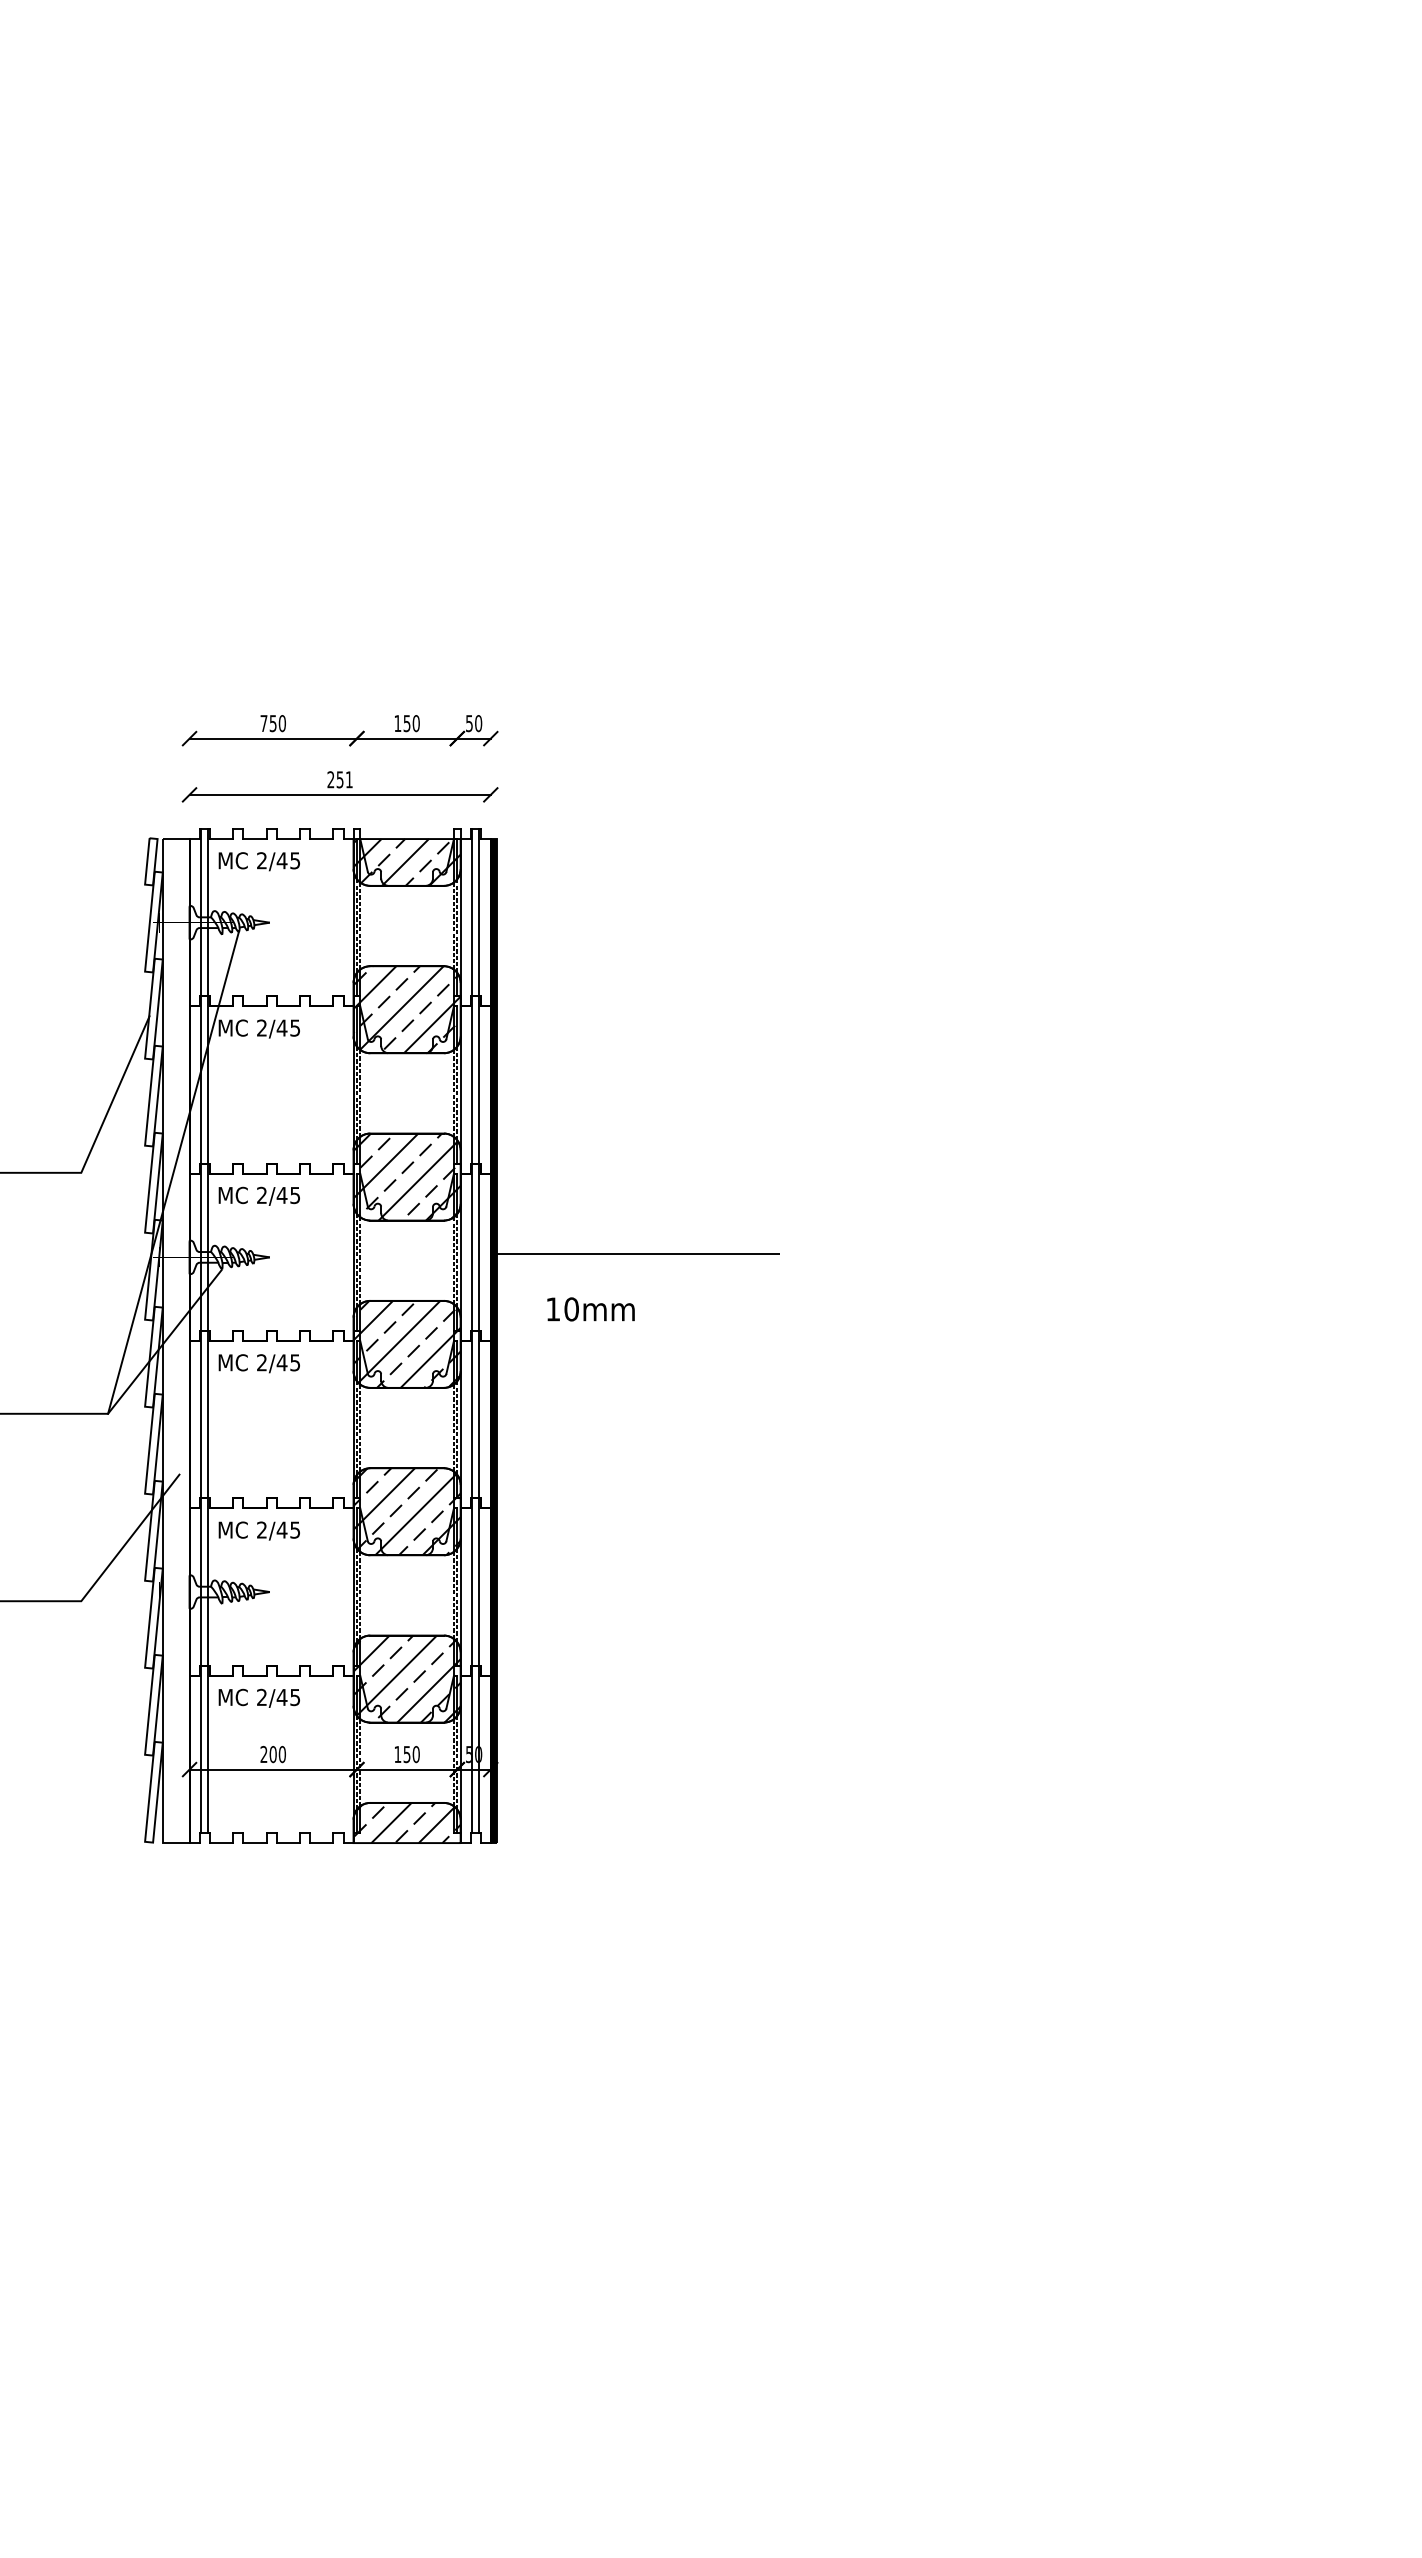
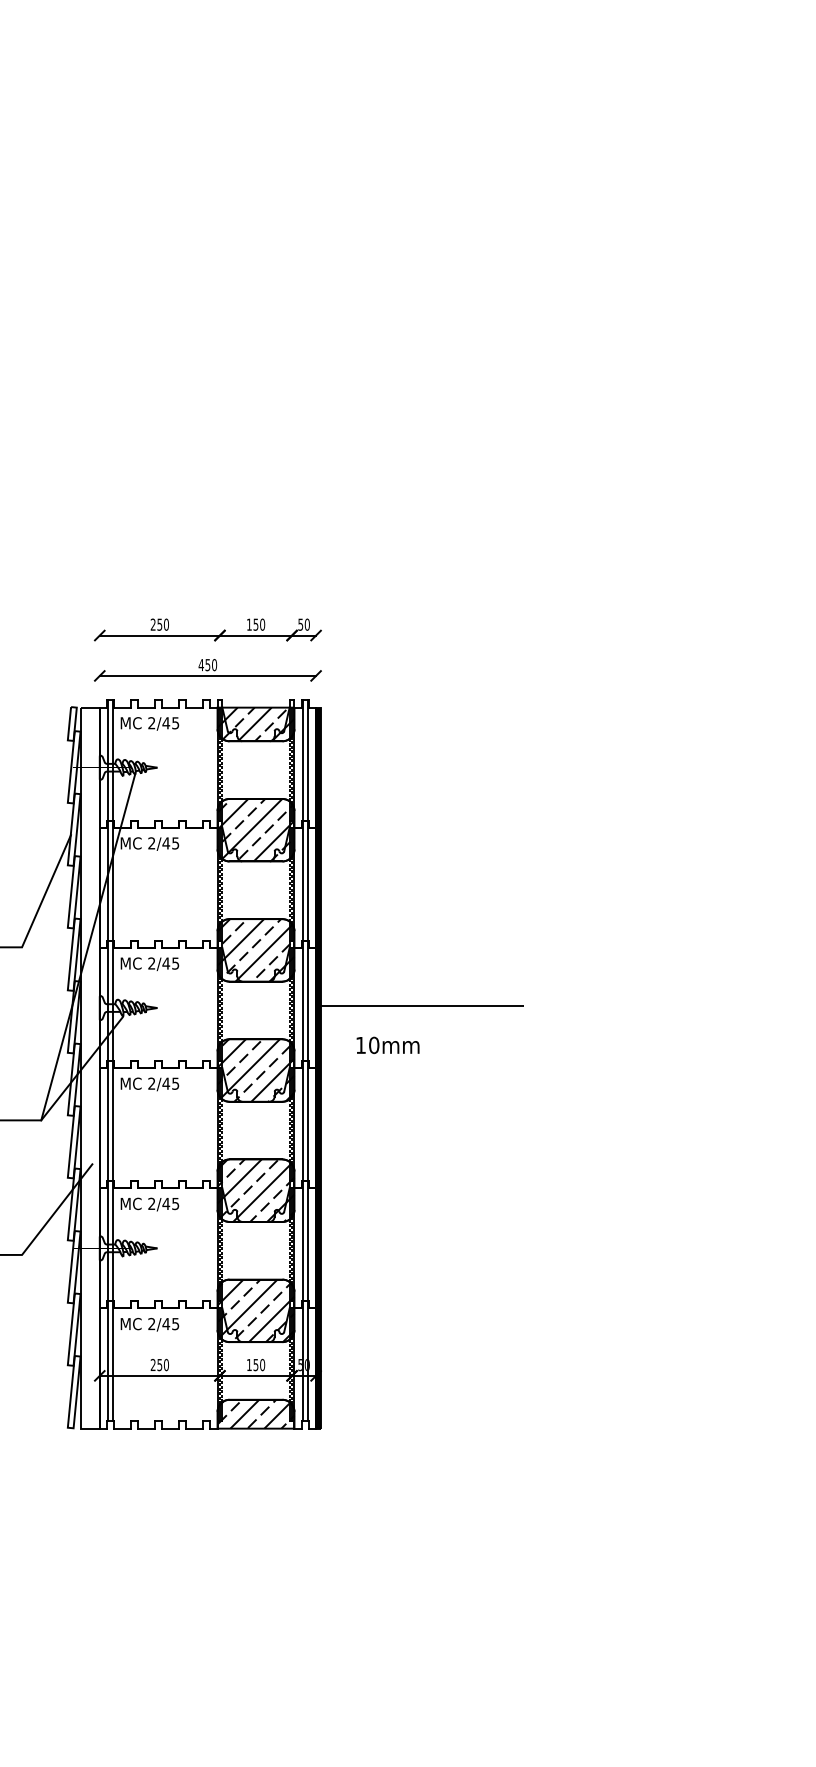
text: (263, 723) -> (152, 624), 750 -> 250
text: (339, 779) -> (207, 664), 251 -> 450
text: (272, 1754) -> (159, 1365), 200 -> 250

